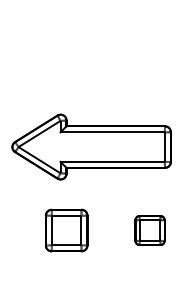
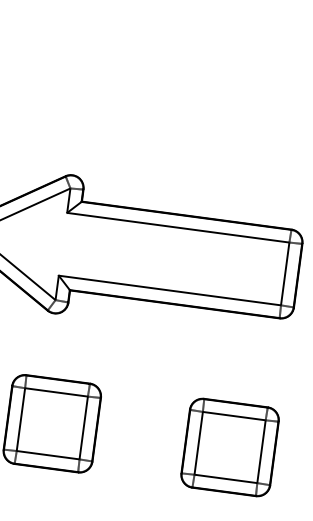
part: (149, 230) -> (228, 447), size x1.43

